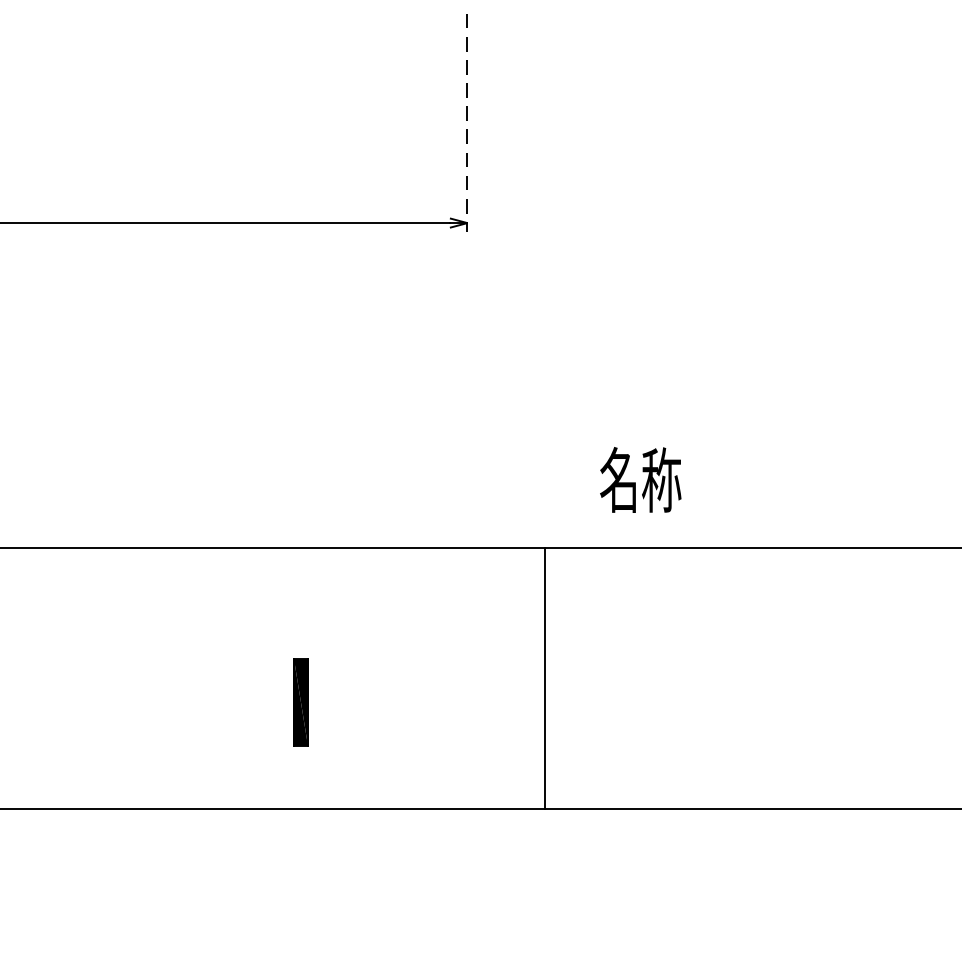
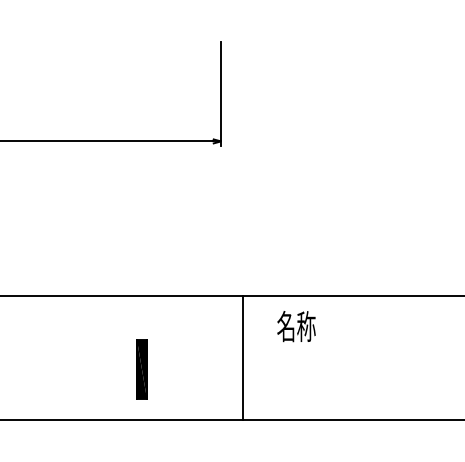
line: (468, 122) -> (221, 93), dashed -> solid
text: (640, 479) -> (296, 326), moved
line: (546, 677) -> (243, 357), moved
part: (299, 702) -> (141, 369), size x1.43

